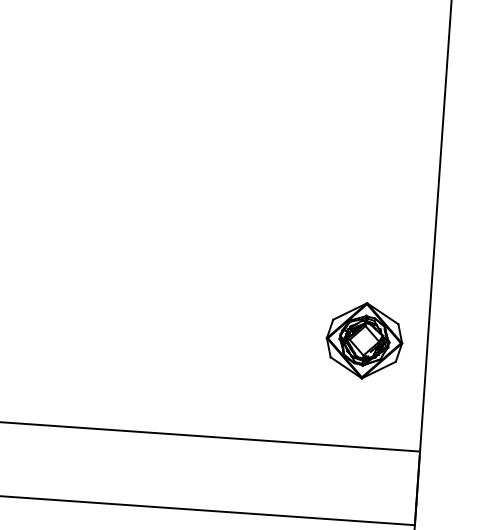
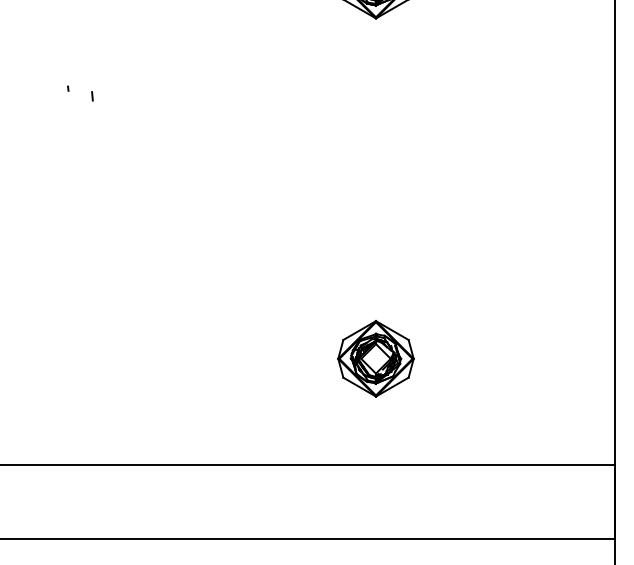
part: (364, 340) -> (375, 358), moved

